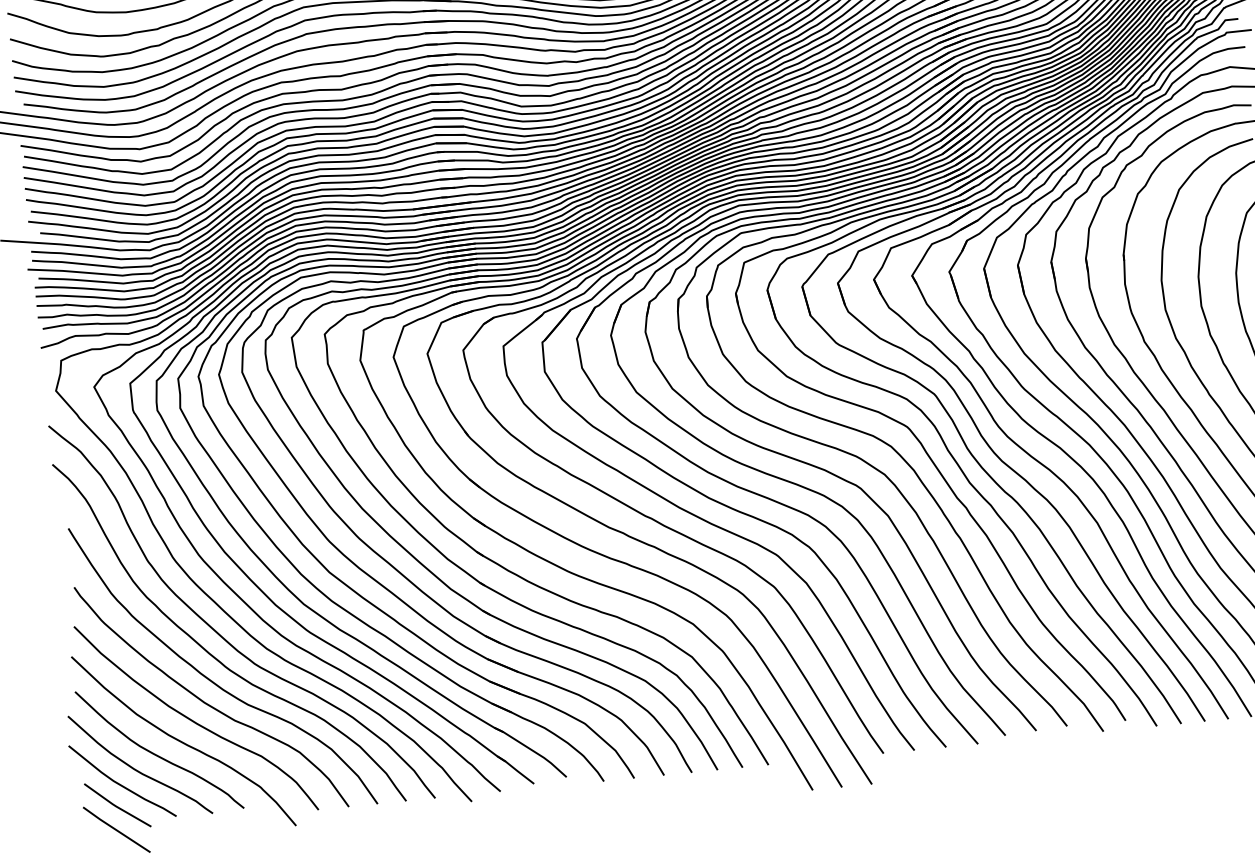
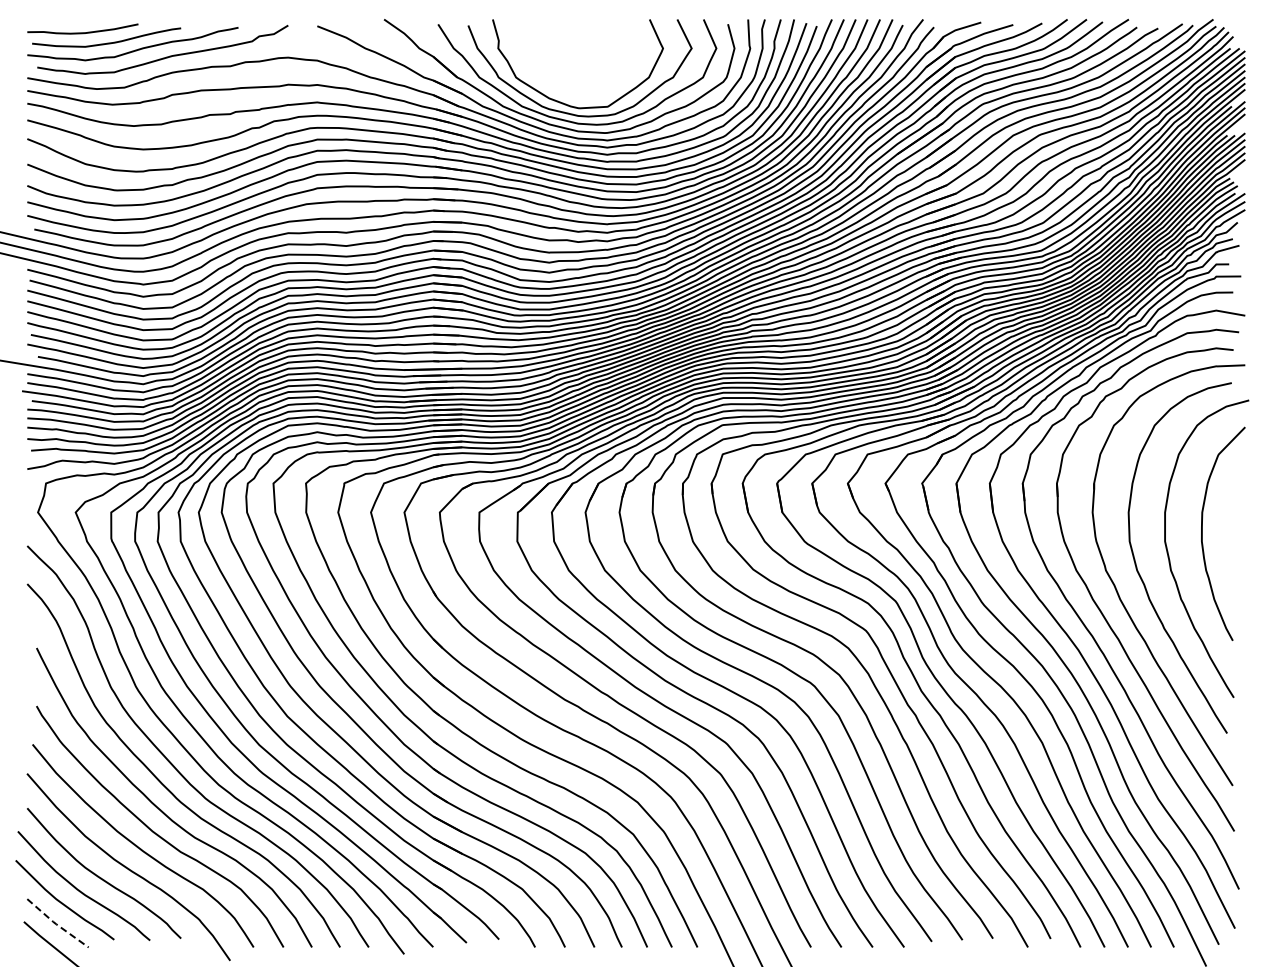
line: (116, 806) -> (56, 924), solid -> dashed

